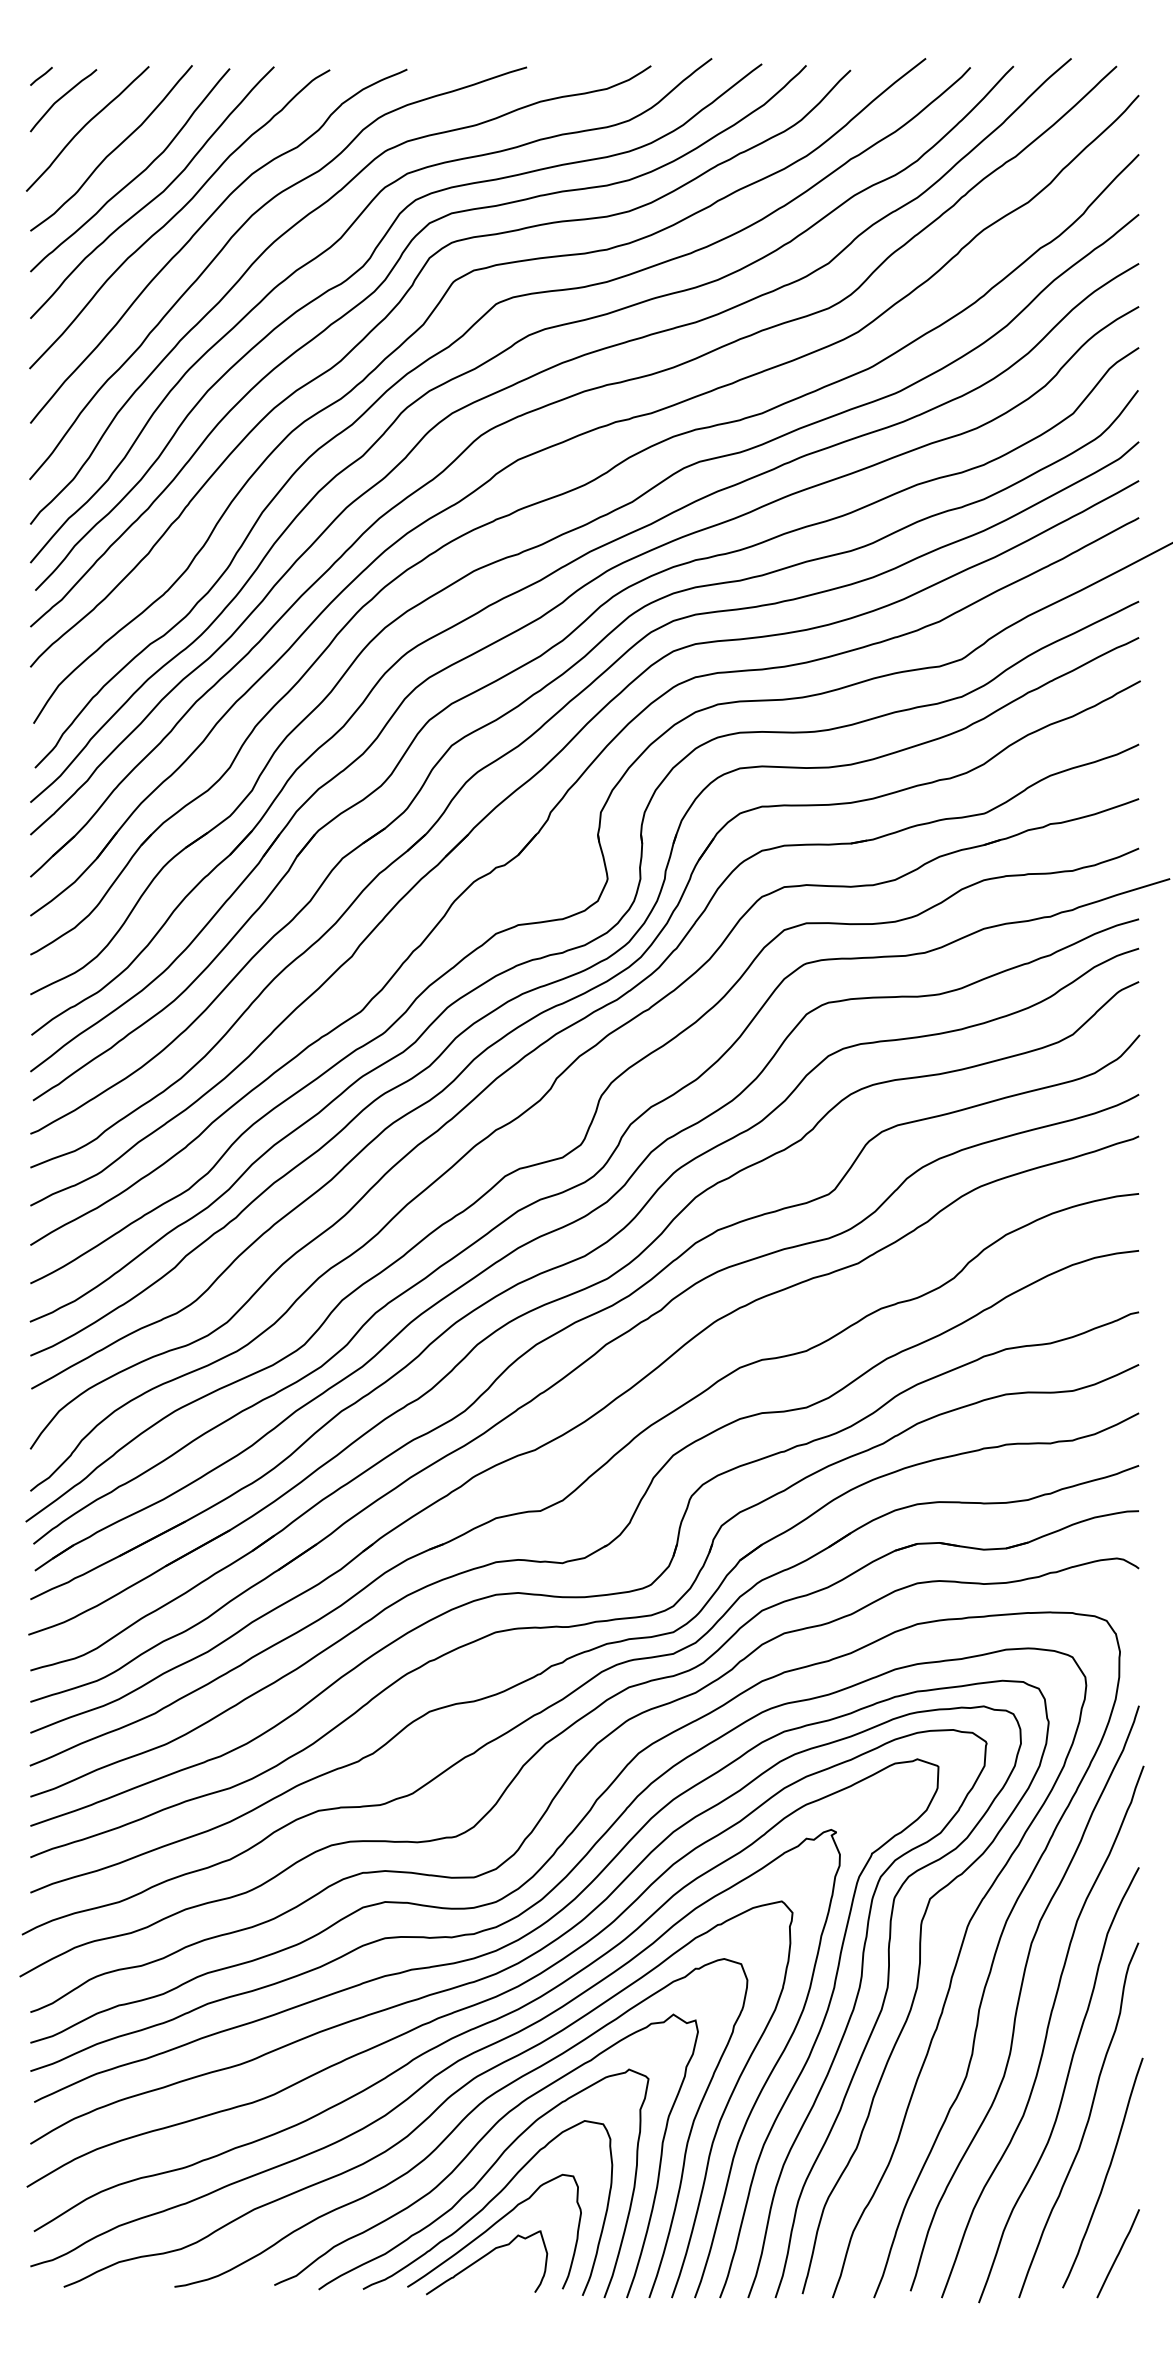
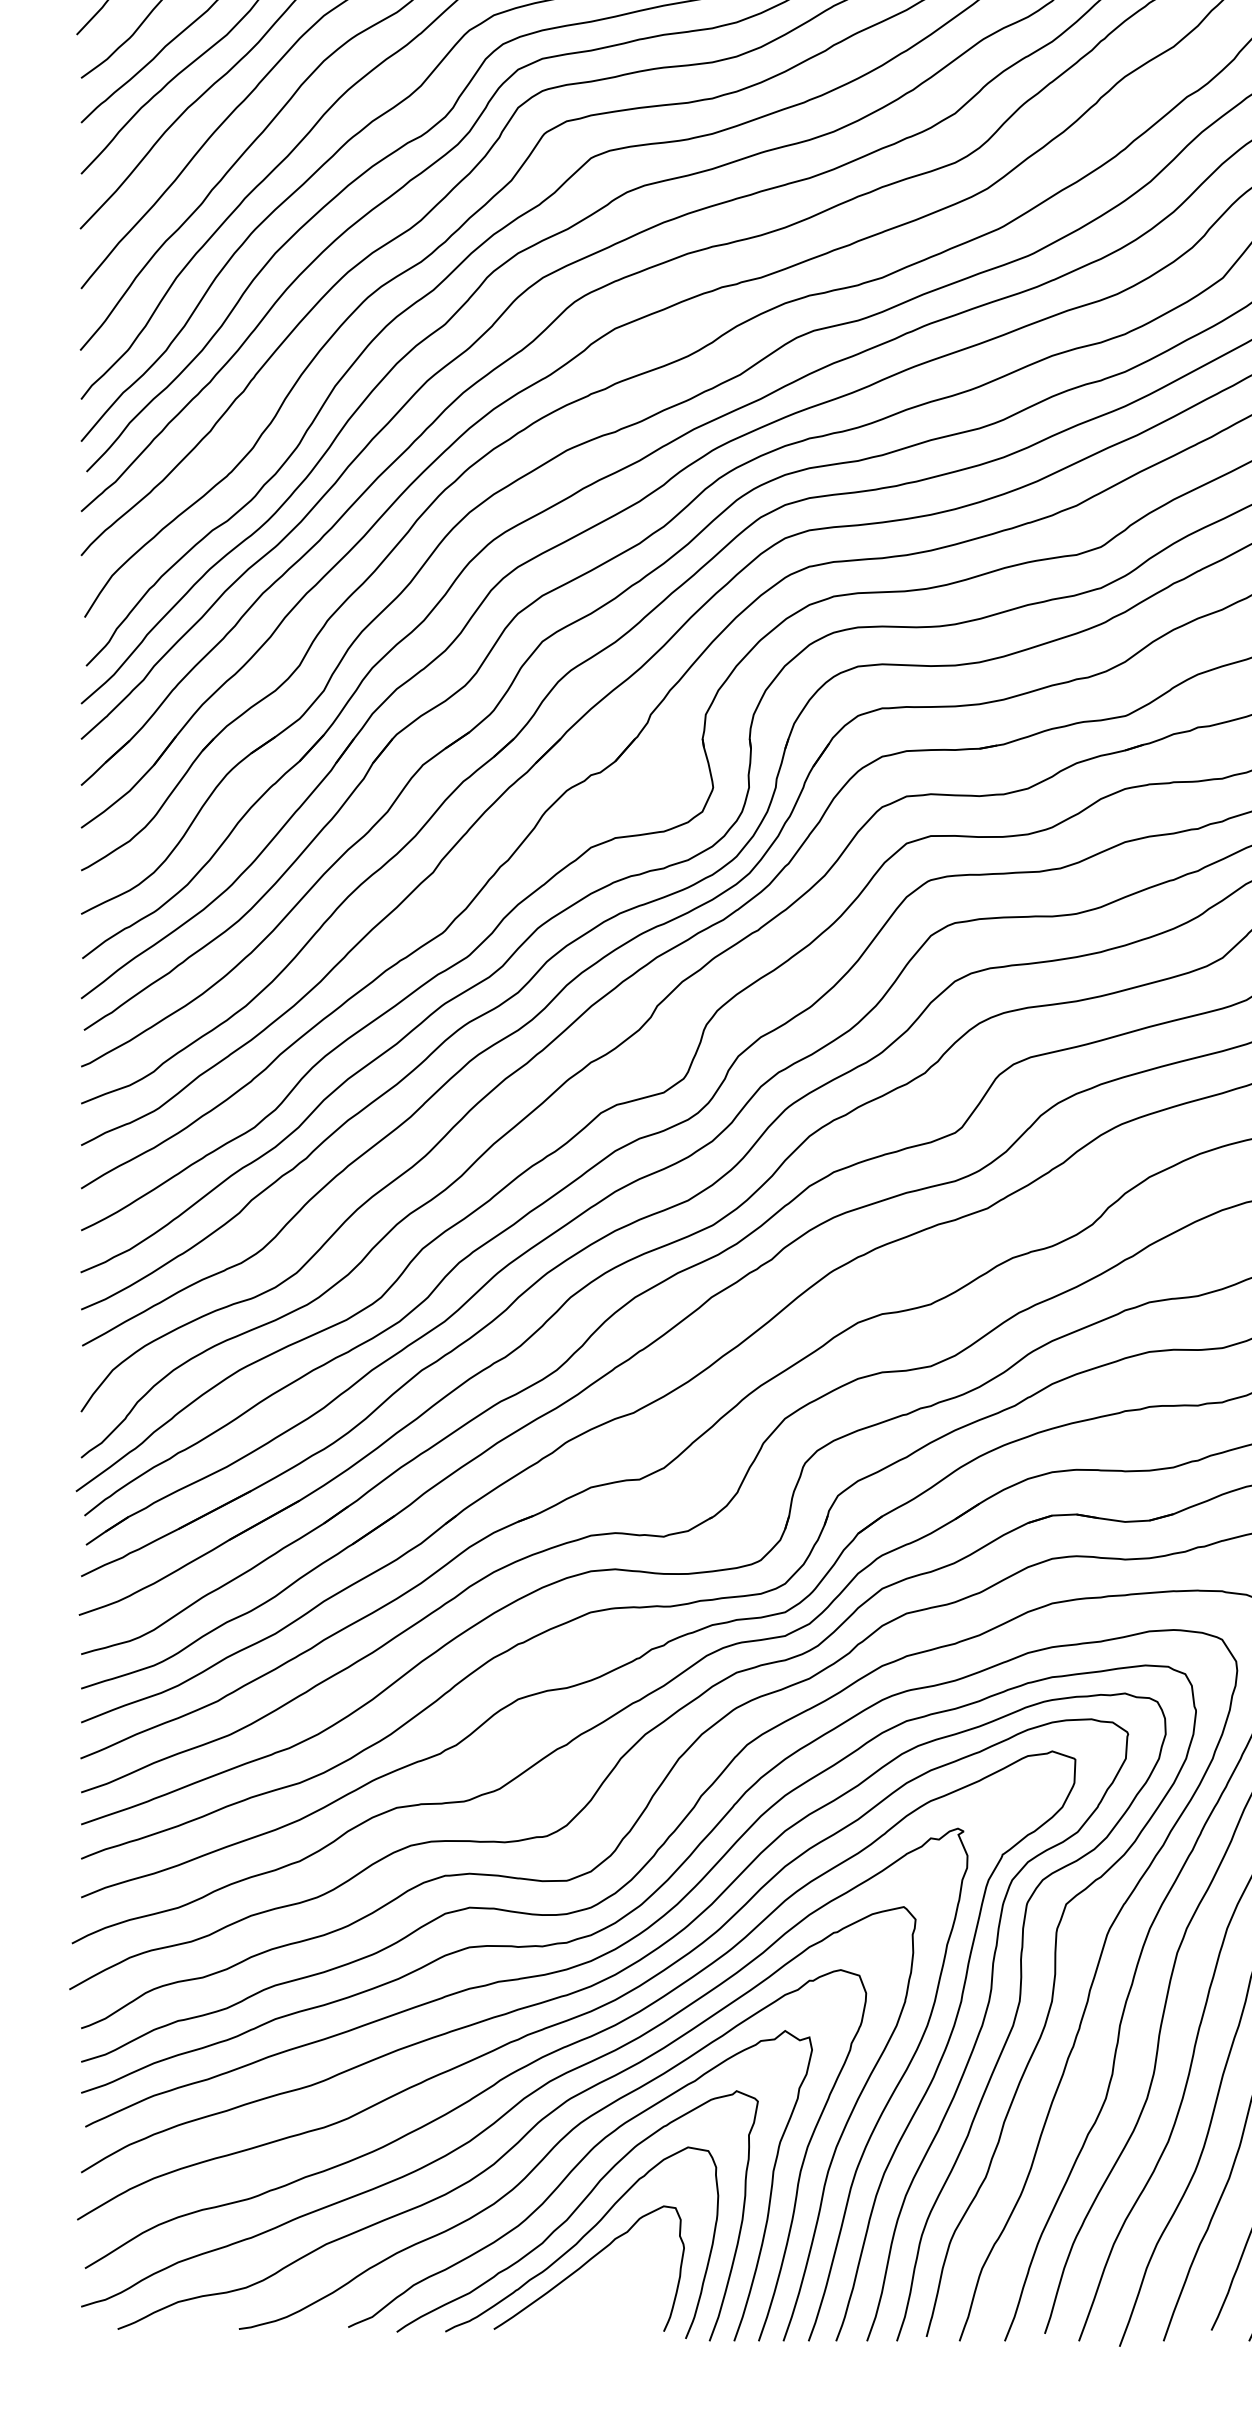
curve: (484, 2257) -> (578, 2296), removed

